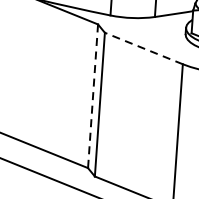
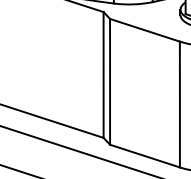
line: (143, 48) -> (144, 30), dashed -> solid
line: (92, 95) -> (103, 74), dashed -> solid

